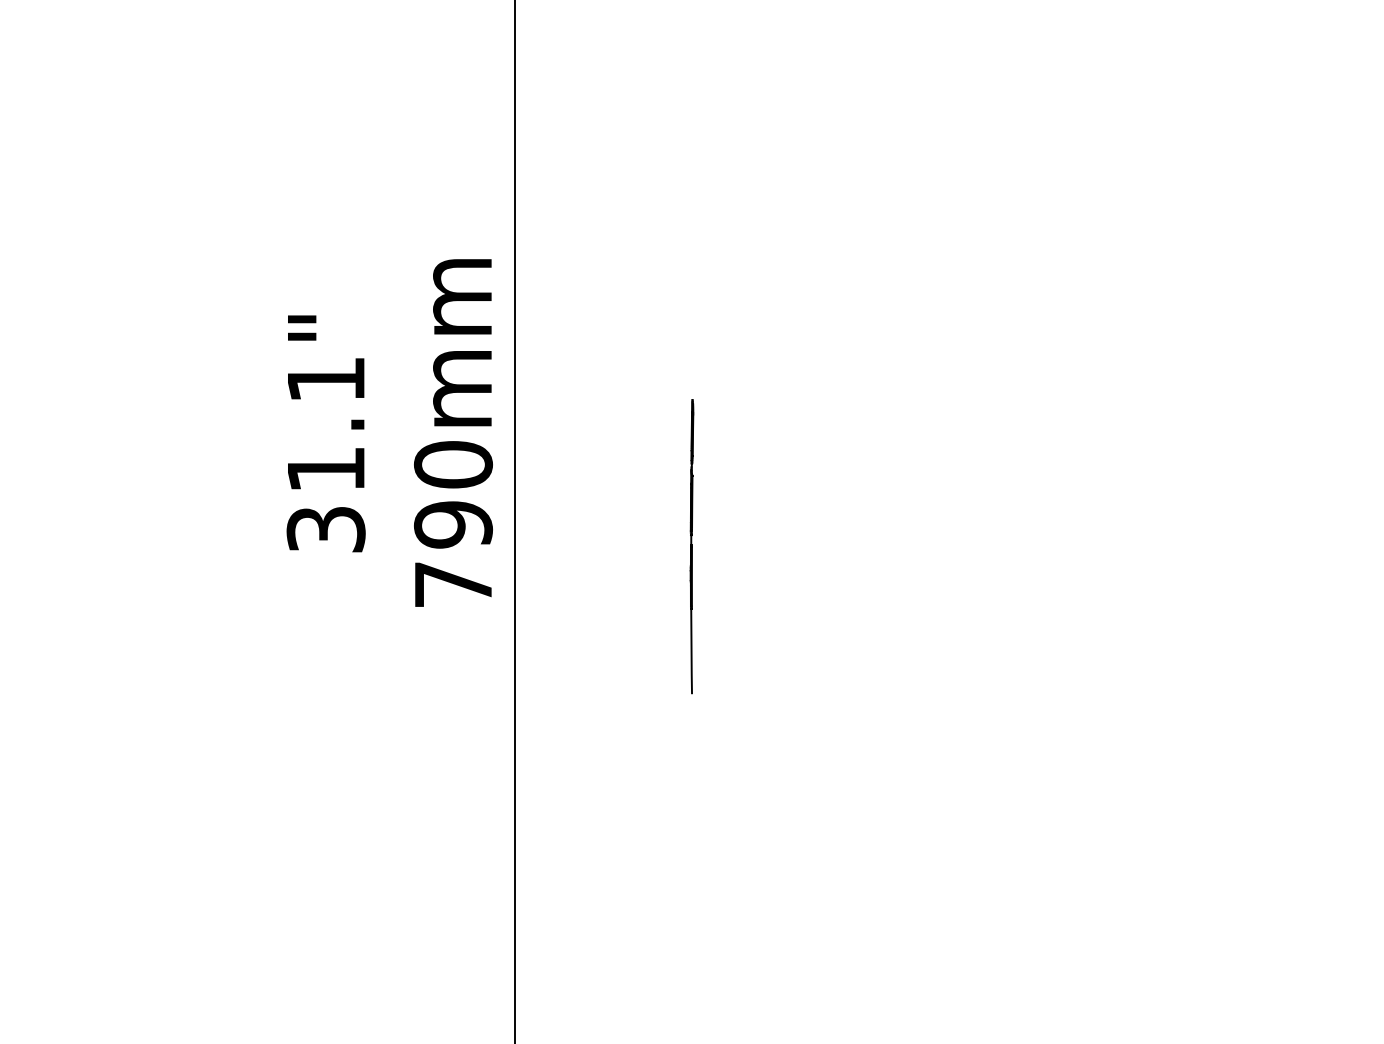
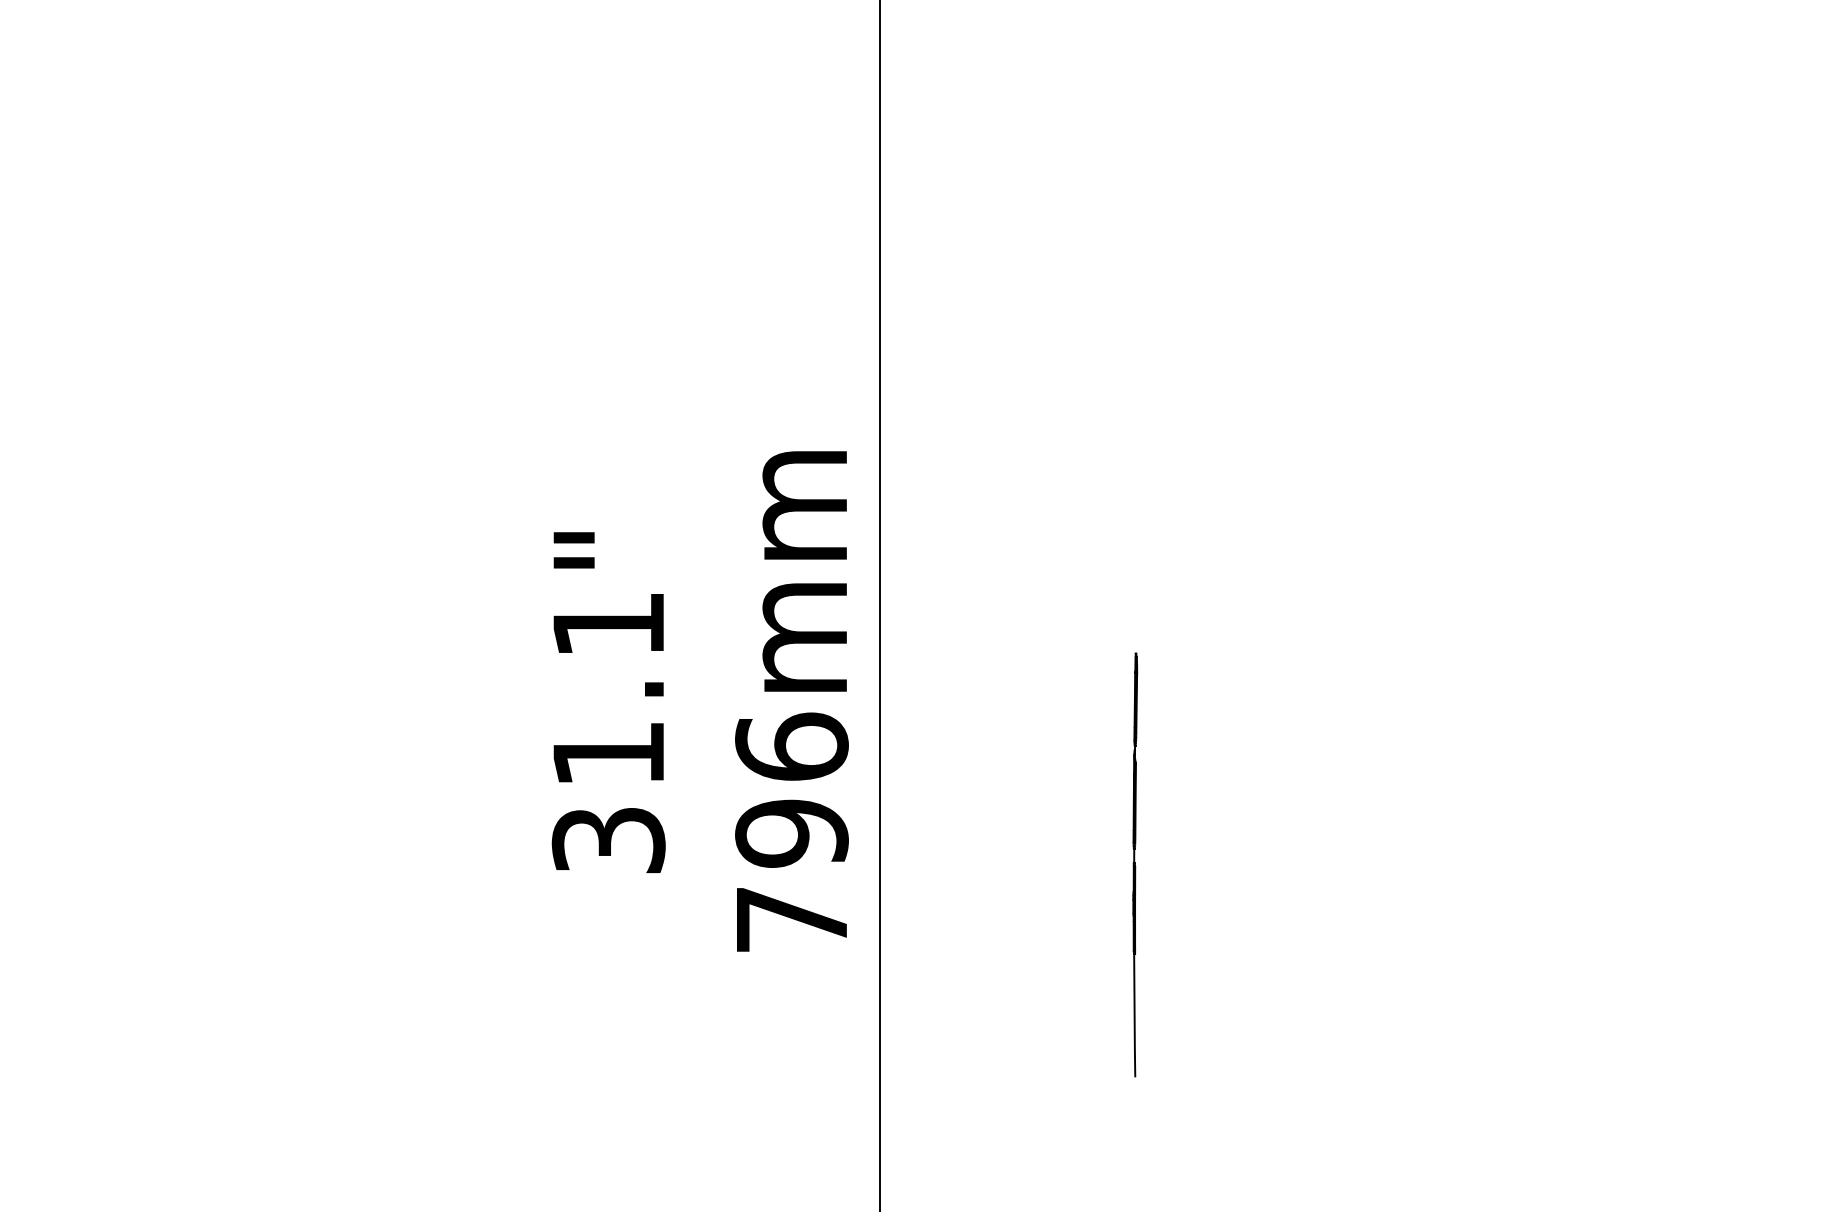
text: (453, 464) -> (792, 746), 790mm -> 796mm

